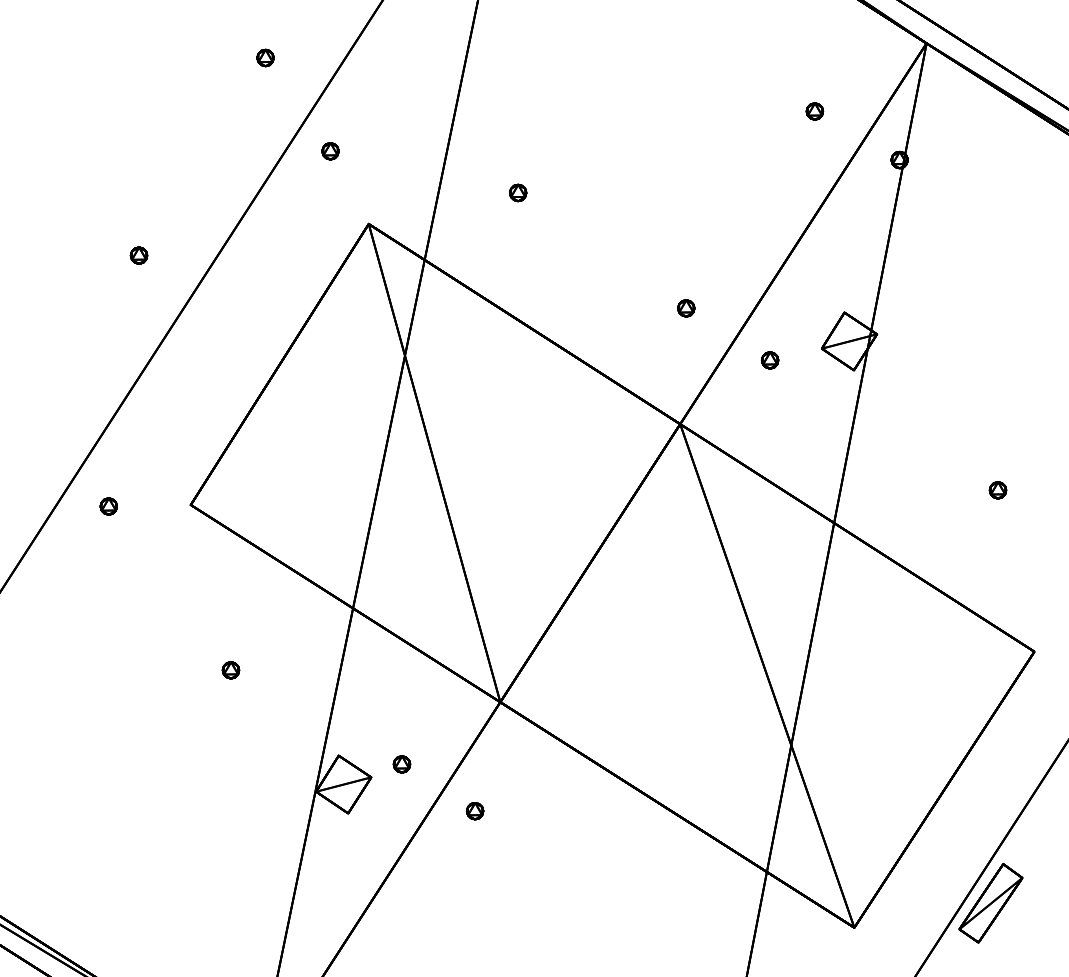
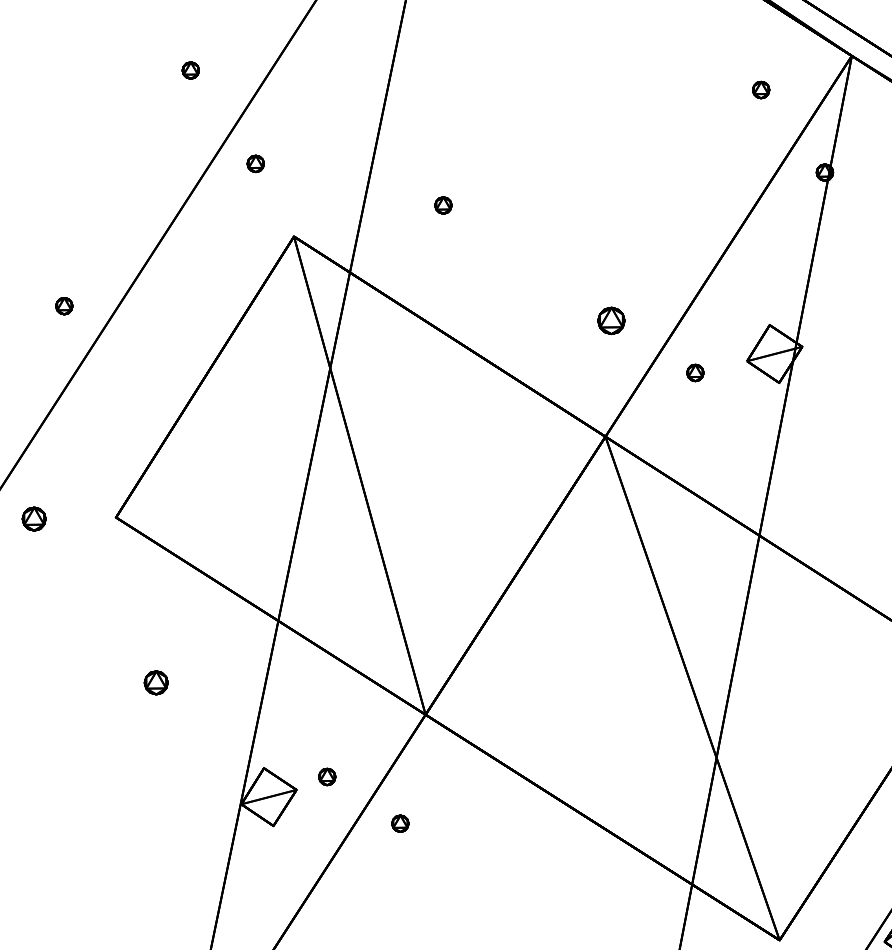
part: (814, 111) -> (760, 90), moved
part: (138, 255) -> (63, 306), moved
part: (686, 308) -> (611, 321), size x1.6
part: (108, 506) -> (33, 519), size x1.4
part: (230, 670) -> (155, 683), size x1.4

